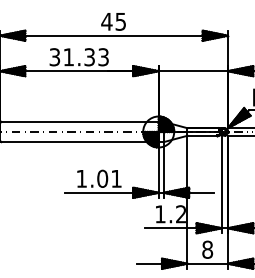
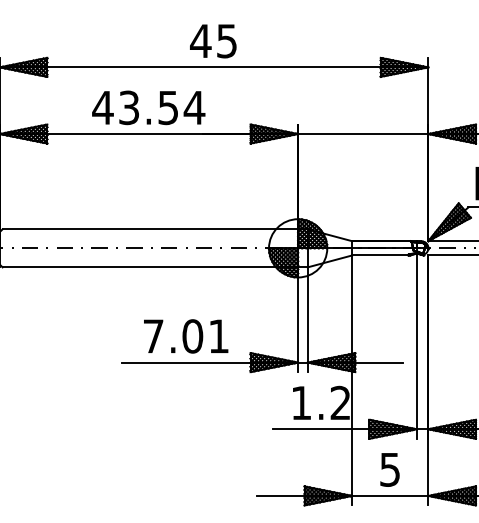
text: (79, 57) -> (149, 108), 31.33 -> 43.54
text: (81, 178) -> (153, 335), 1.01 -> 7.01
text: (207, 249) -> (389, 469), 8 -> 5

